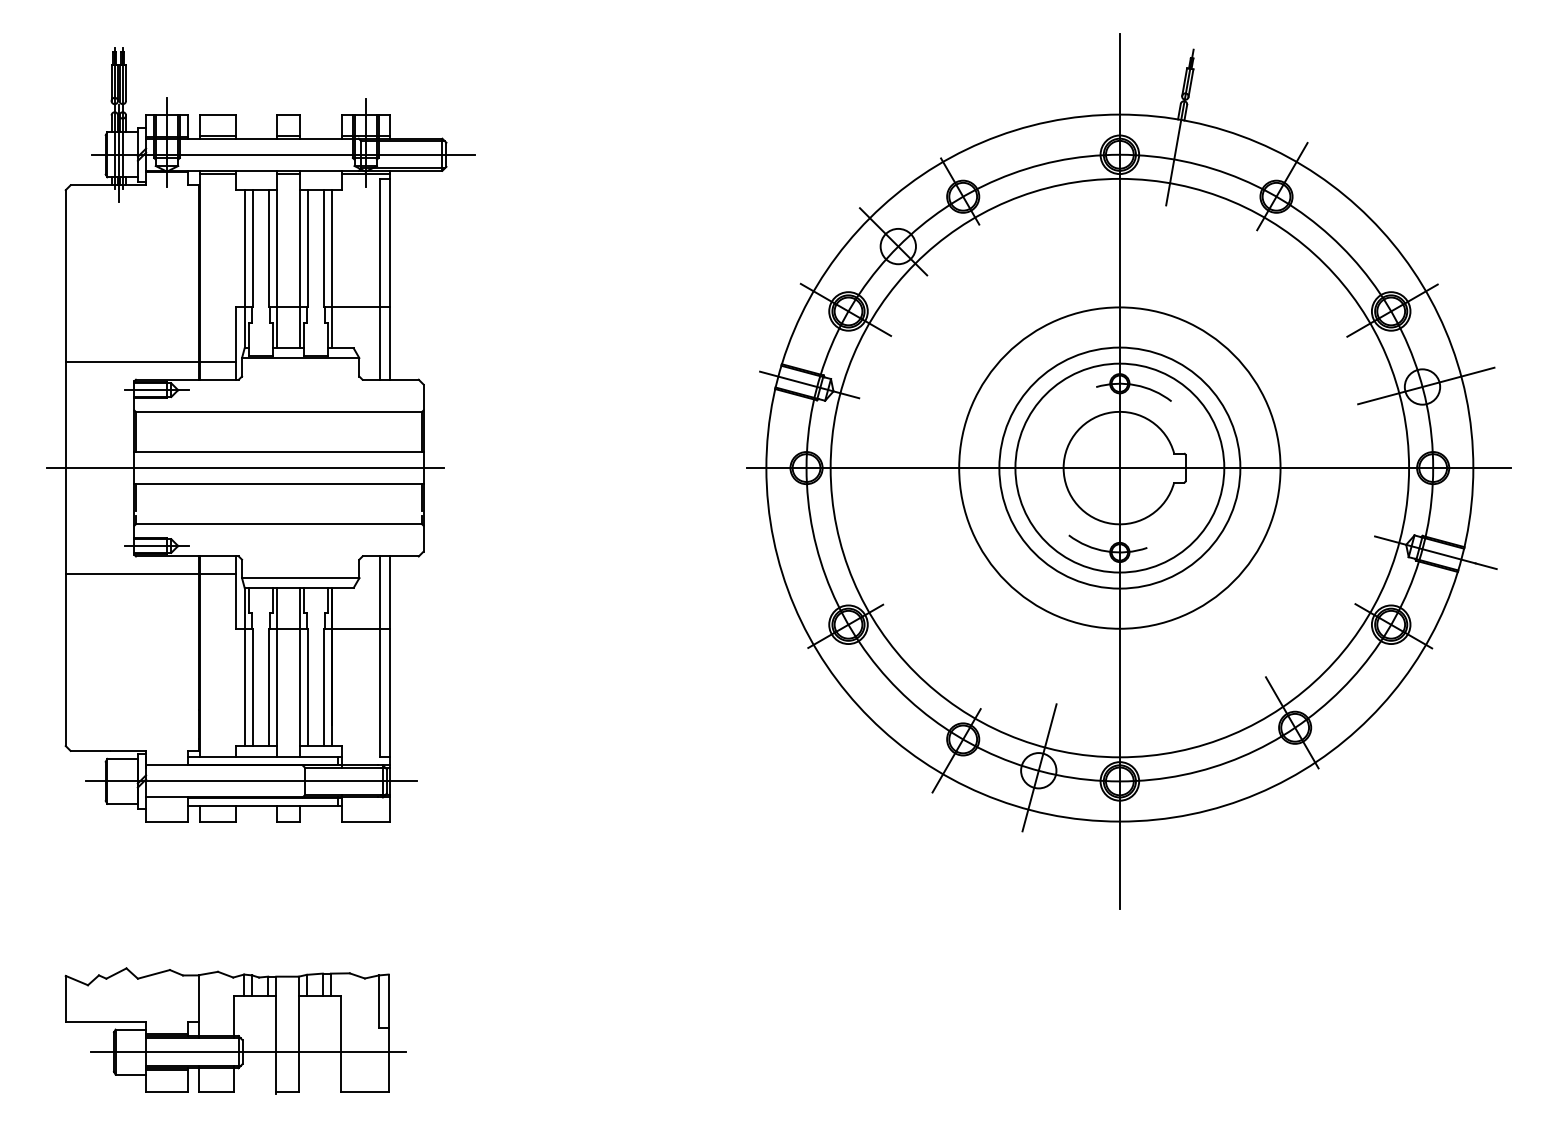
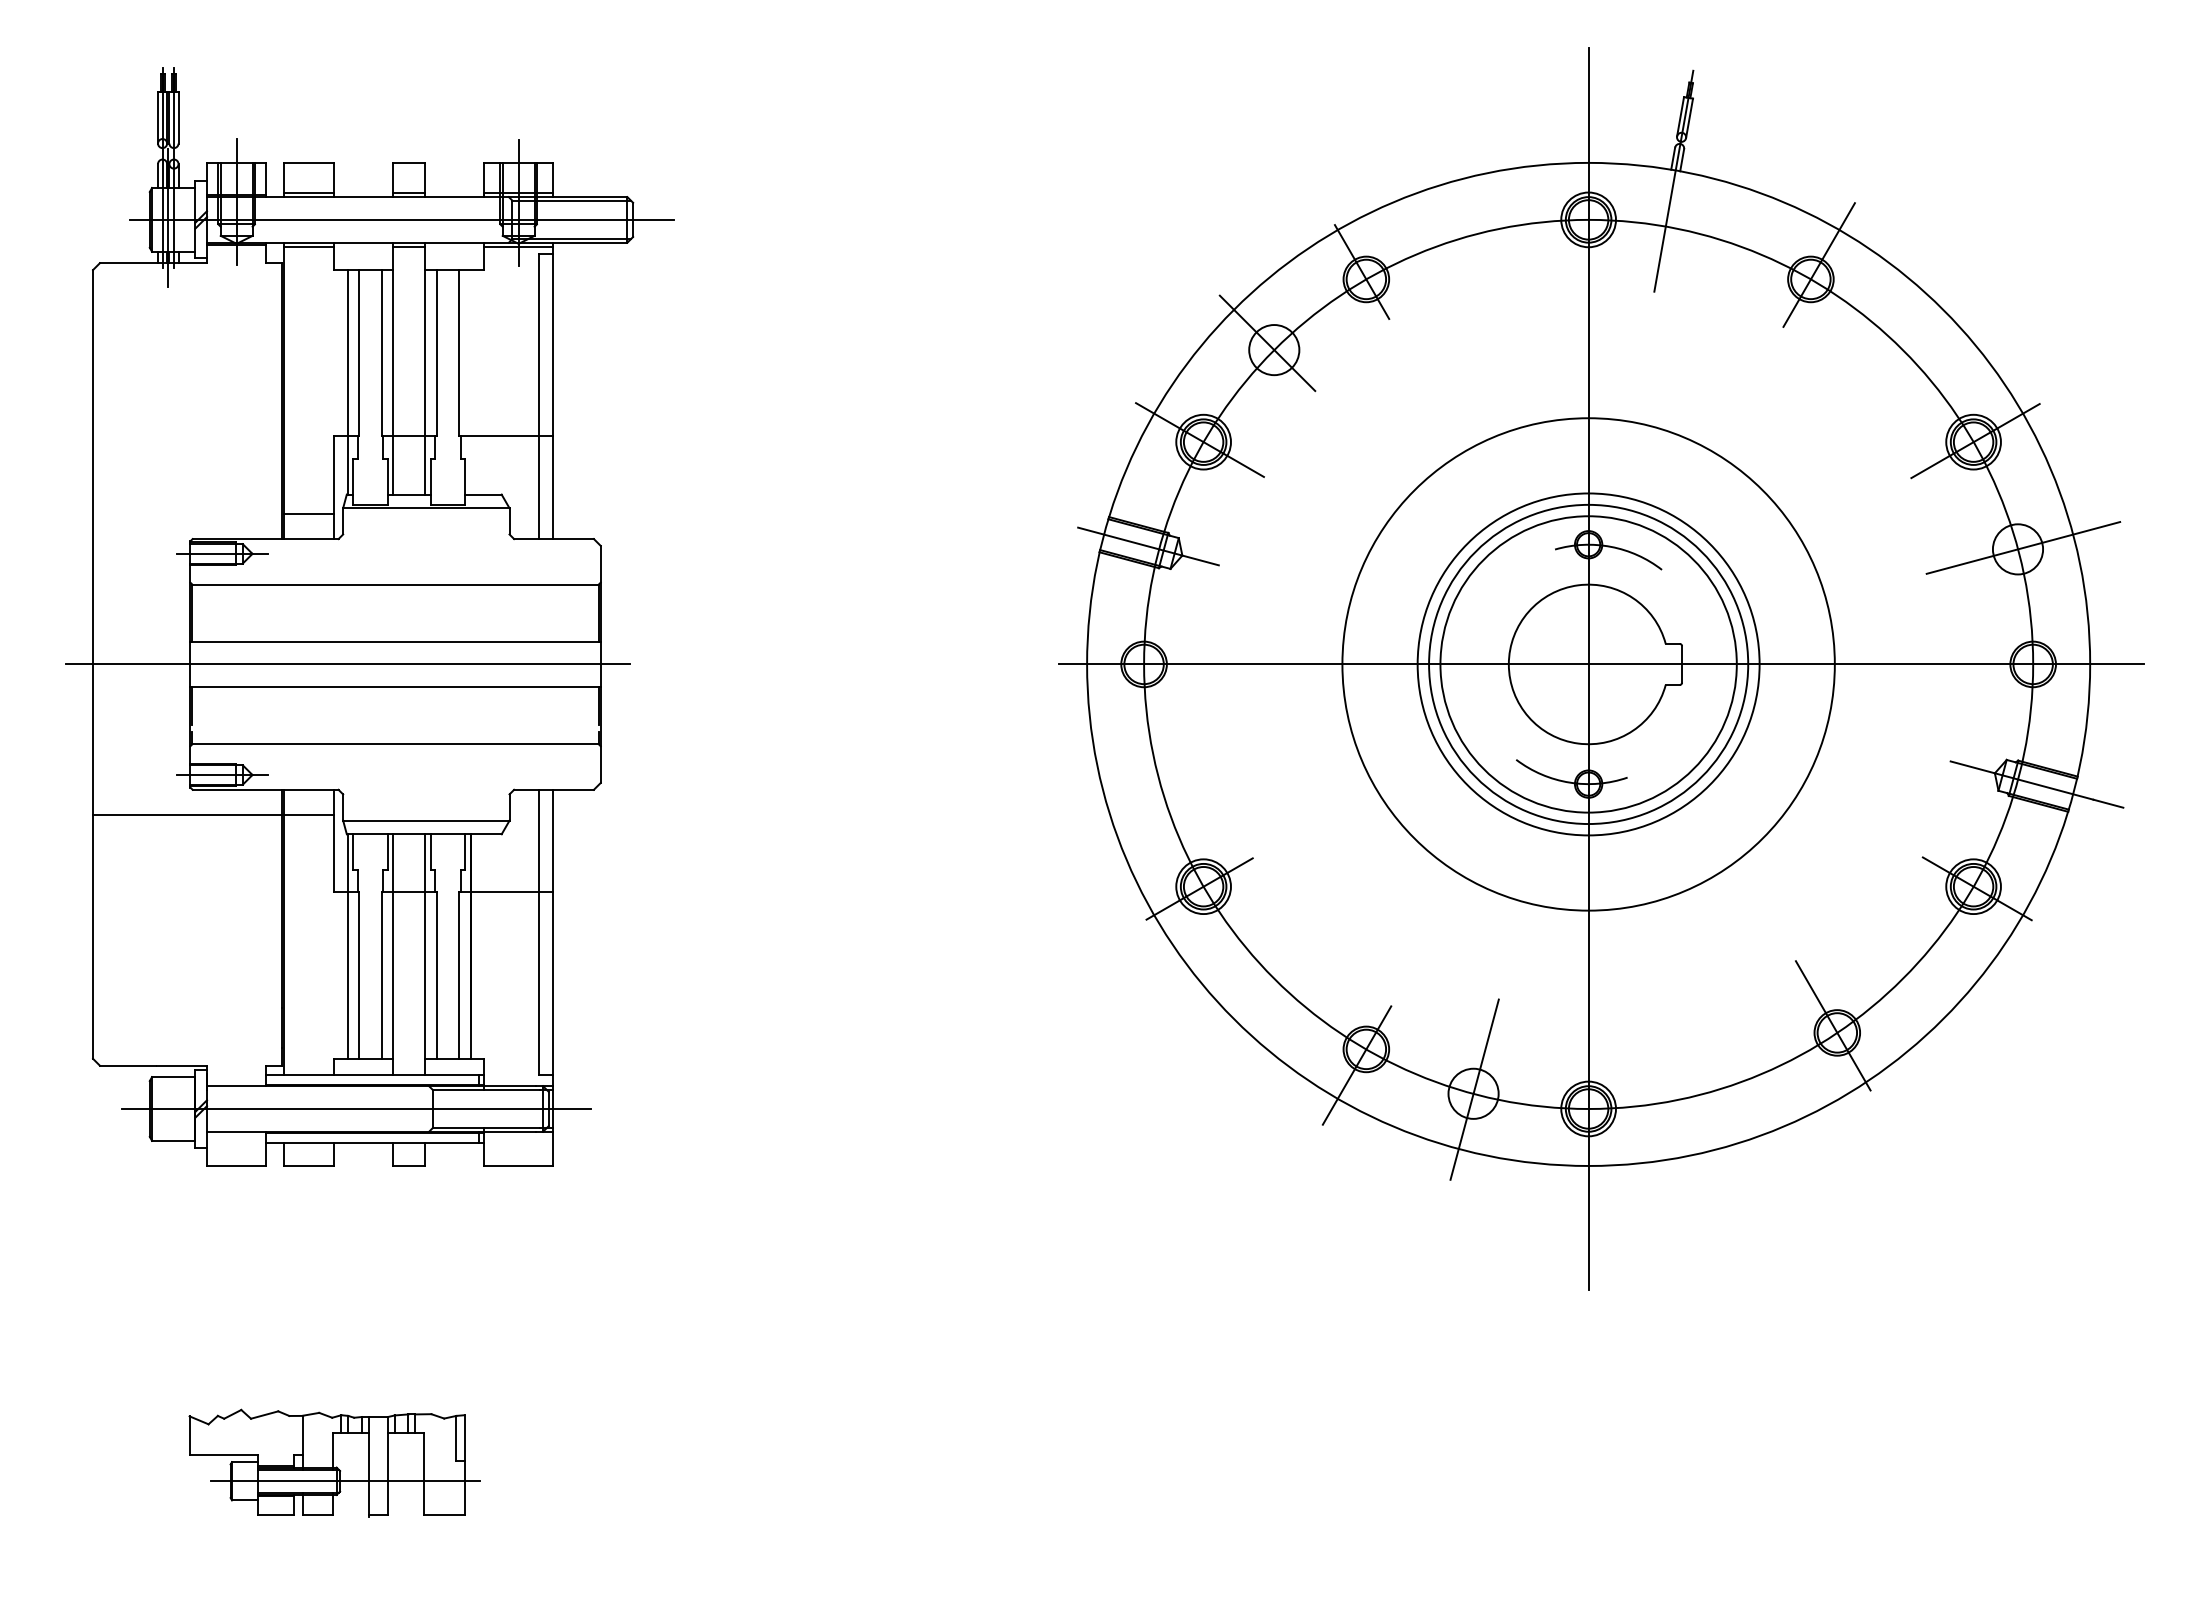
line: (331, 269) -> (470, 382), removed
line: (132, 361) -> (187, 513), removed
circle: (1119, 468) -> (1588, 664), size x0.6
circle: (1119, 468) -> (1588, 664), size x0.7
part: (235, 1031) -> (334, 1463), size x0.6

